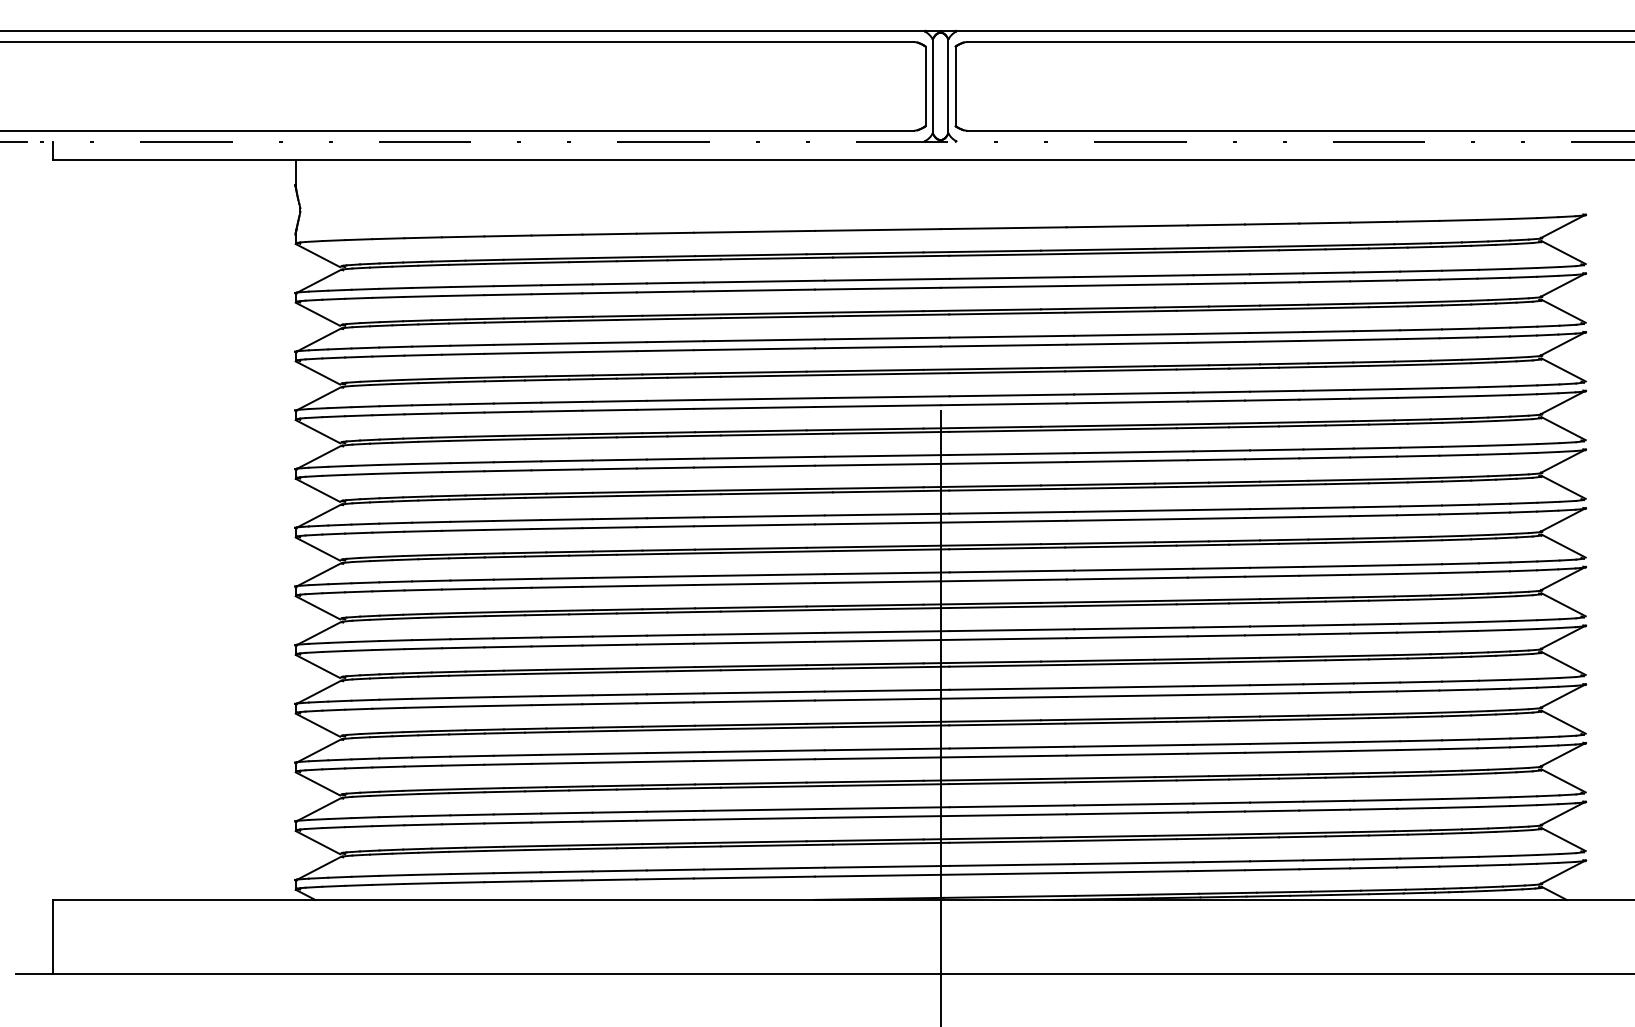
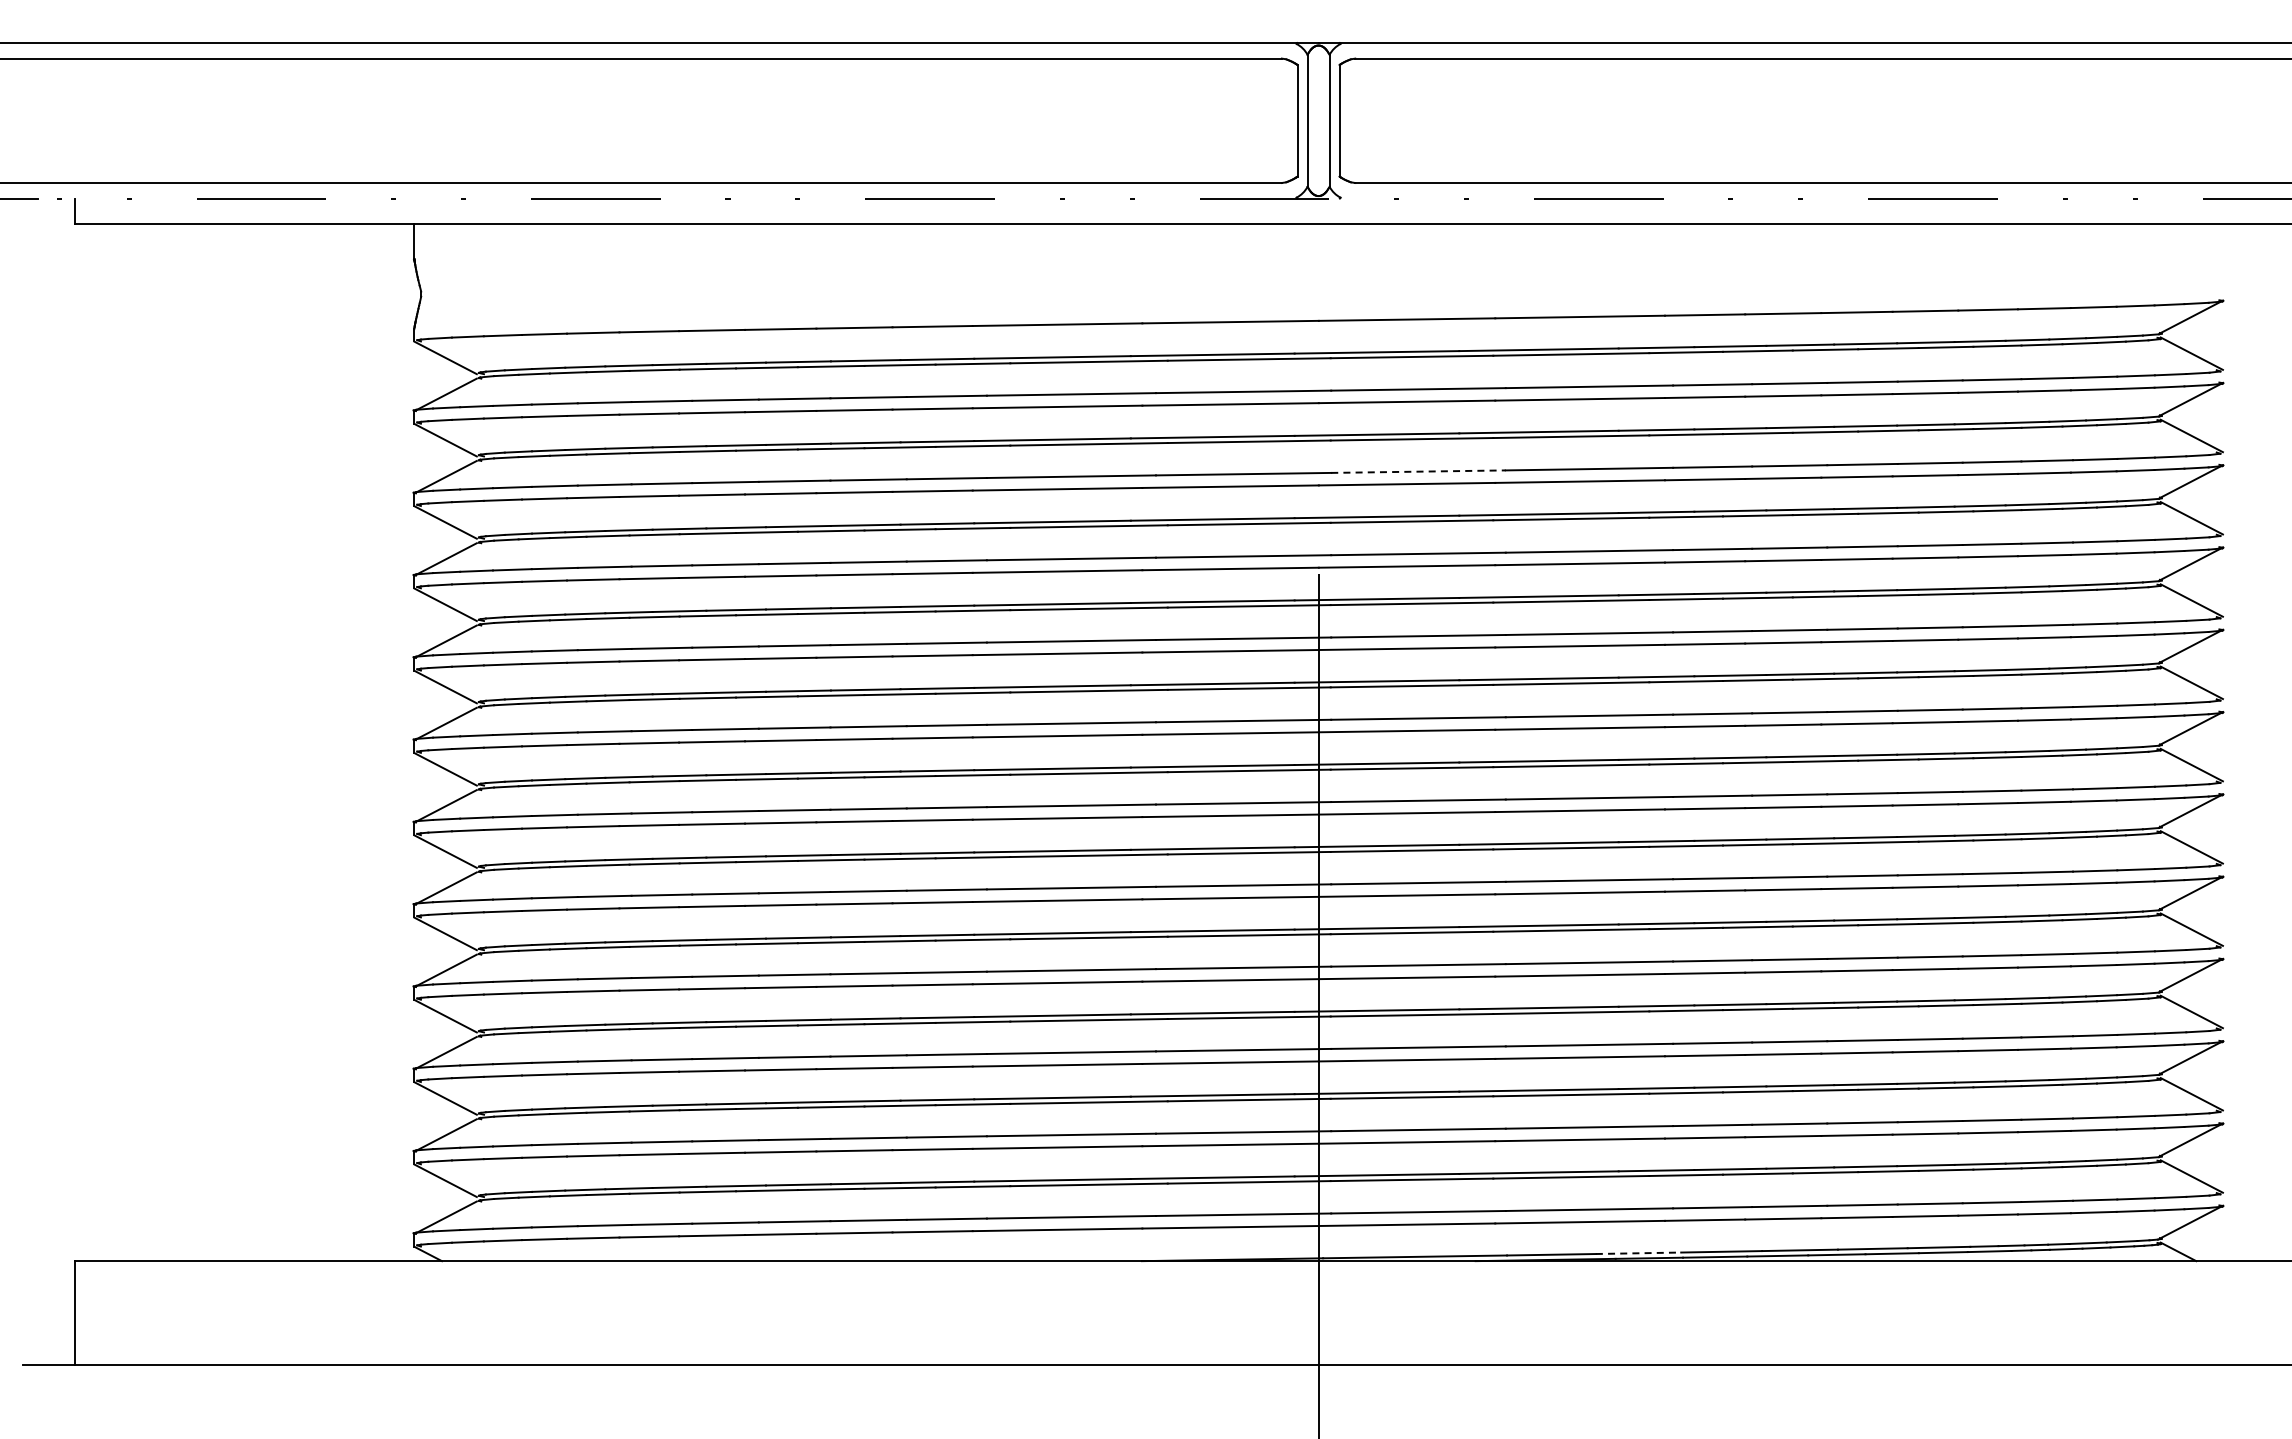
line: (1012, 336) -> (1419, 471), solid -> dashed
line: (1168, 894) -> (1638, 1253), solid -> dashed

